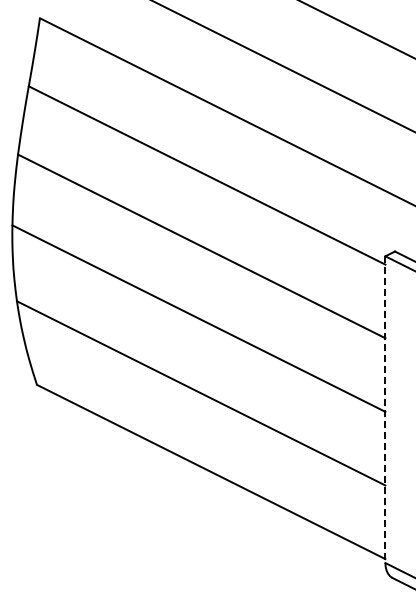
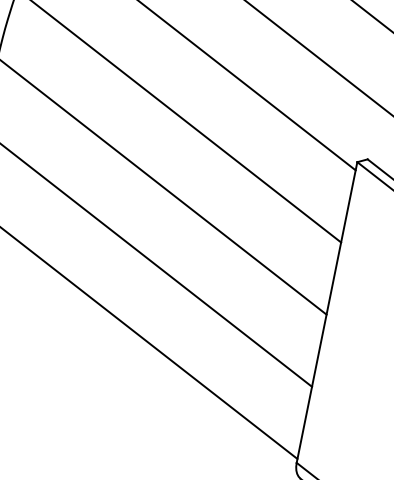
line: (385, 410) -> (326, 313), dashed -> solid

